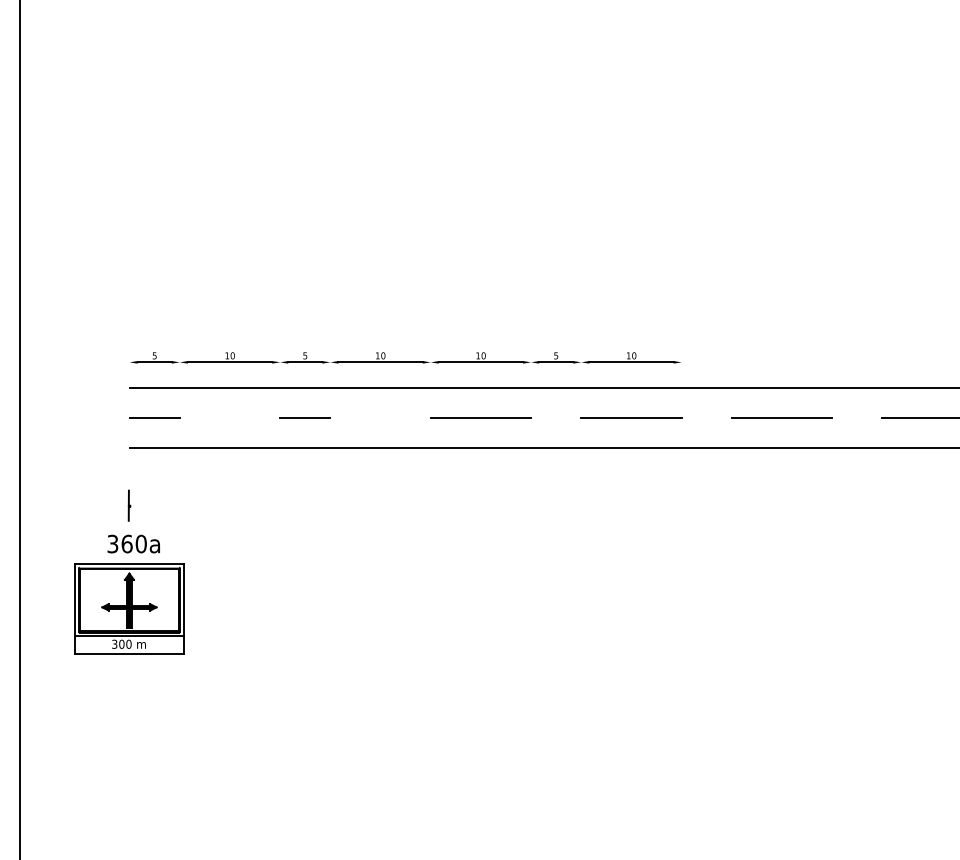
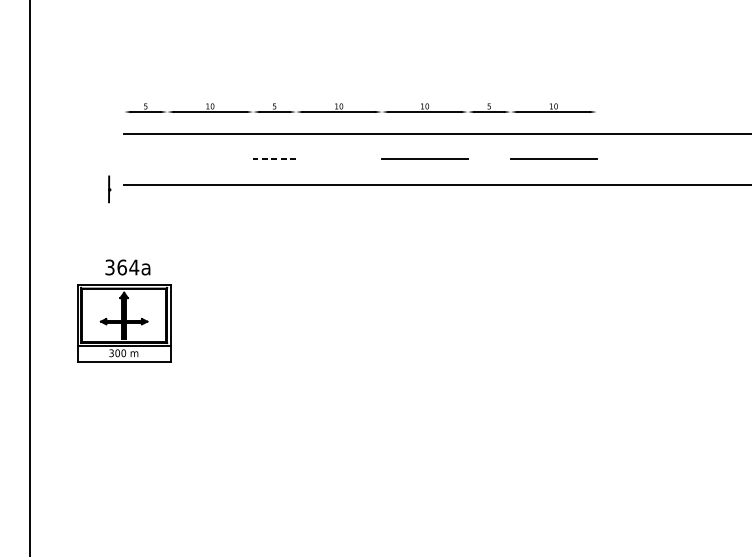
line: (154, 417) -> (145, 159), removed
line: (304, 417) -> (273, 159), solid -> dashed
line: (781, 417) -> (682, 159), removed
part: (129, 505) -> (109, 189), moved
text: (141, 543) -> (134, 267), 360a -> 364a

